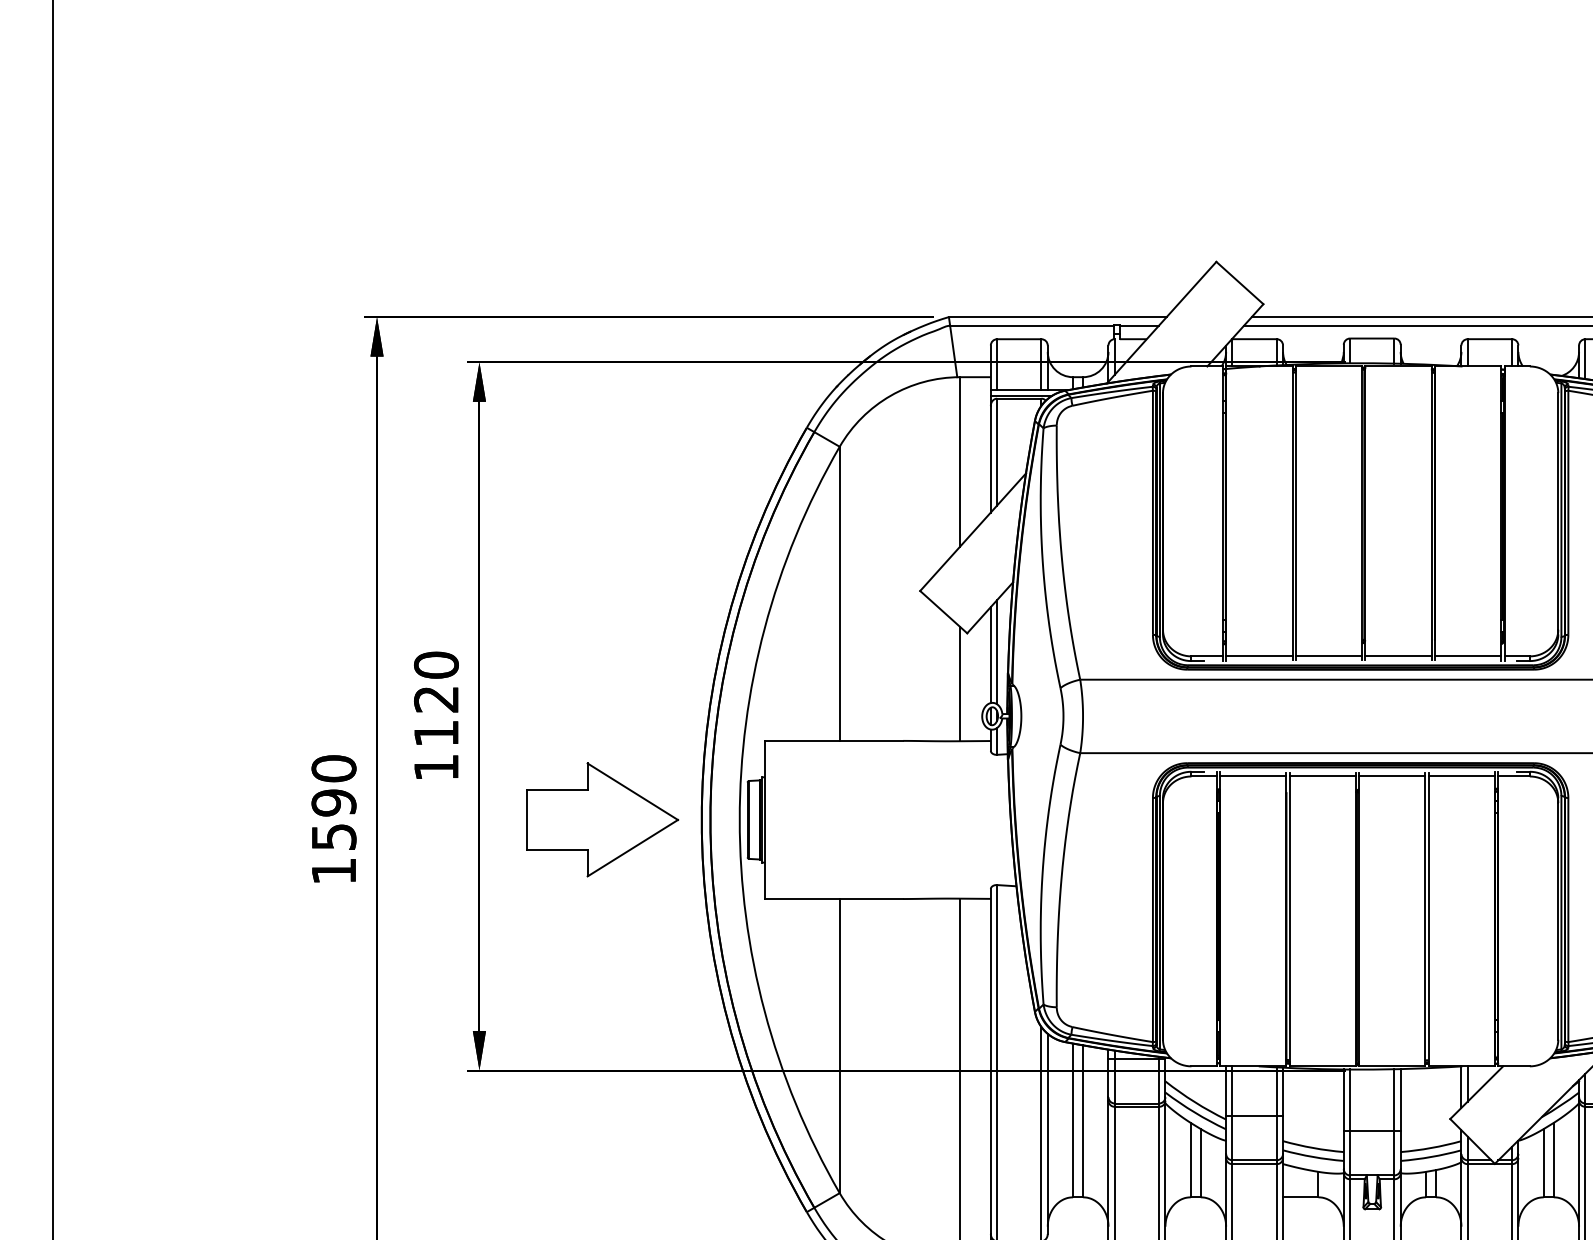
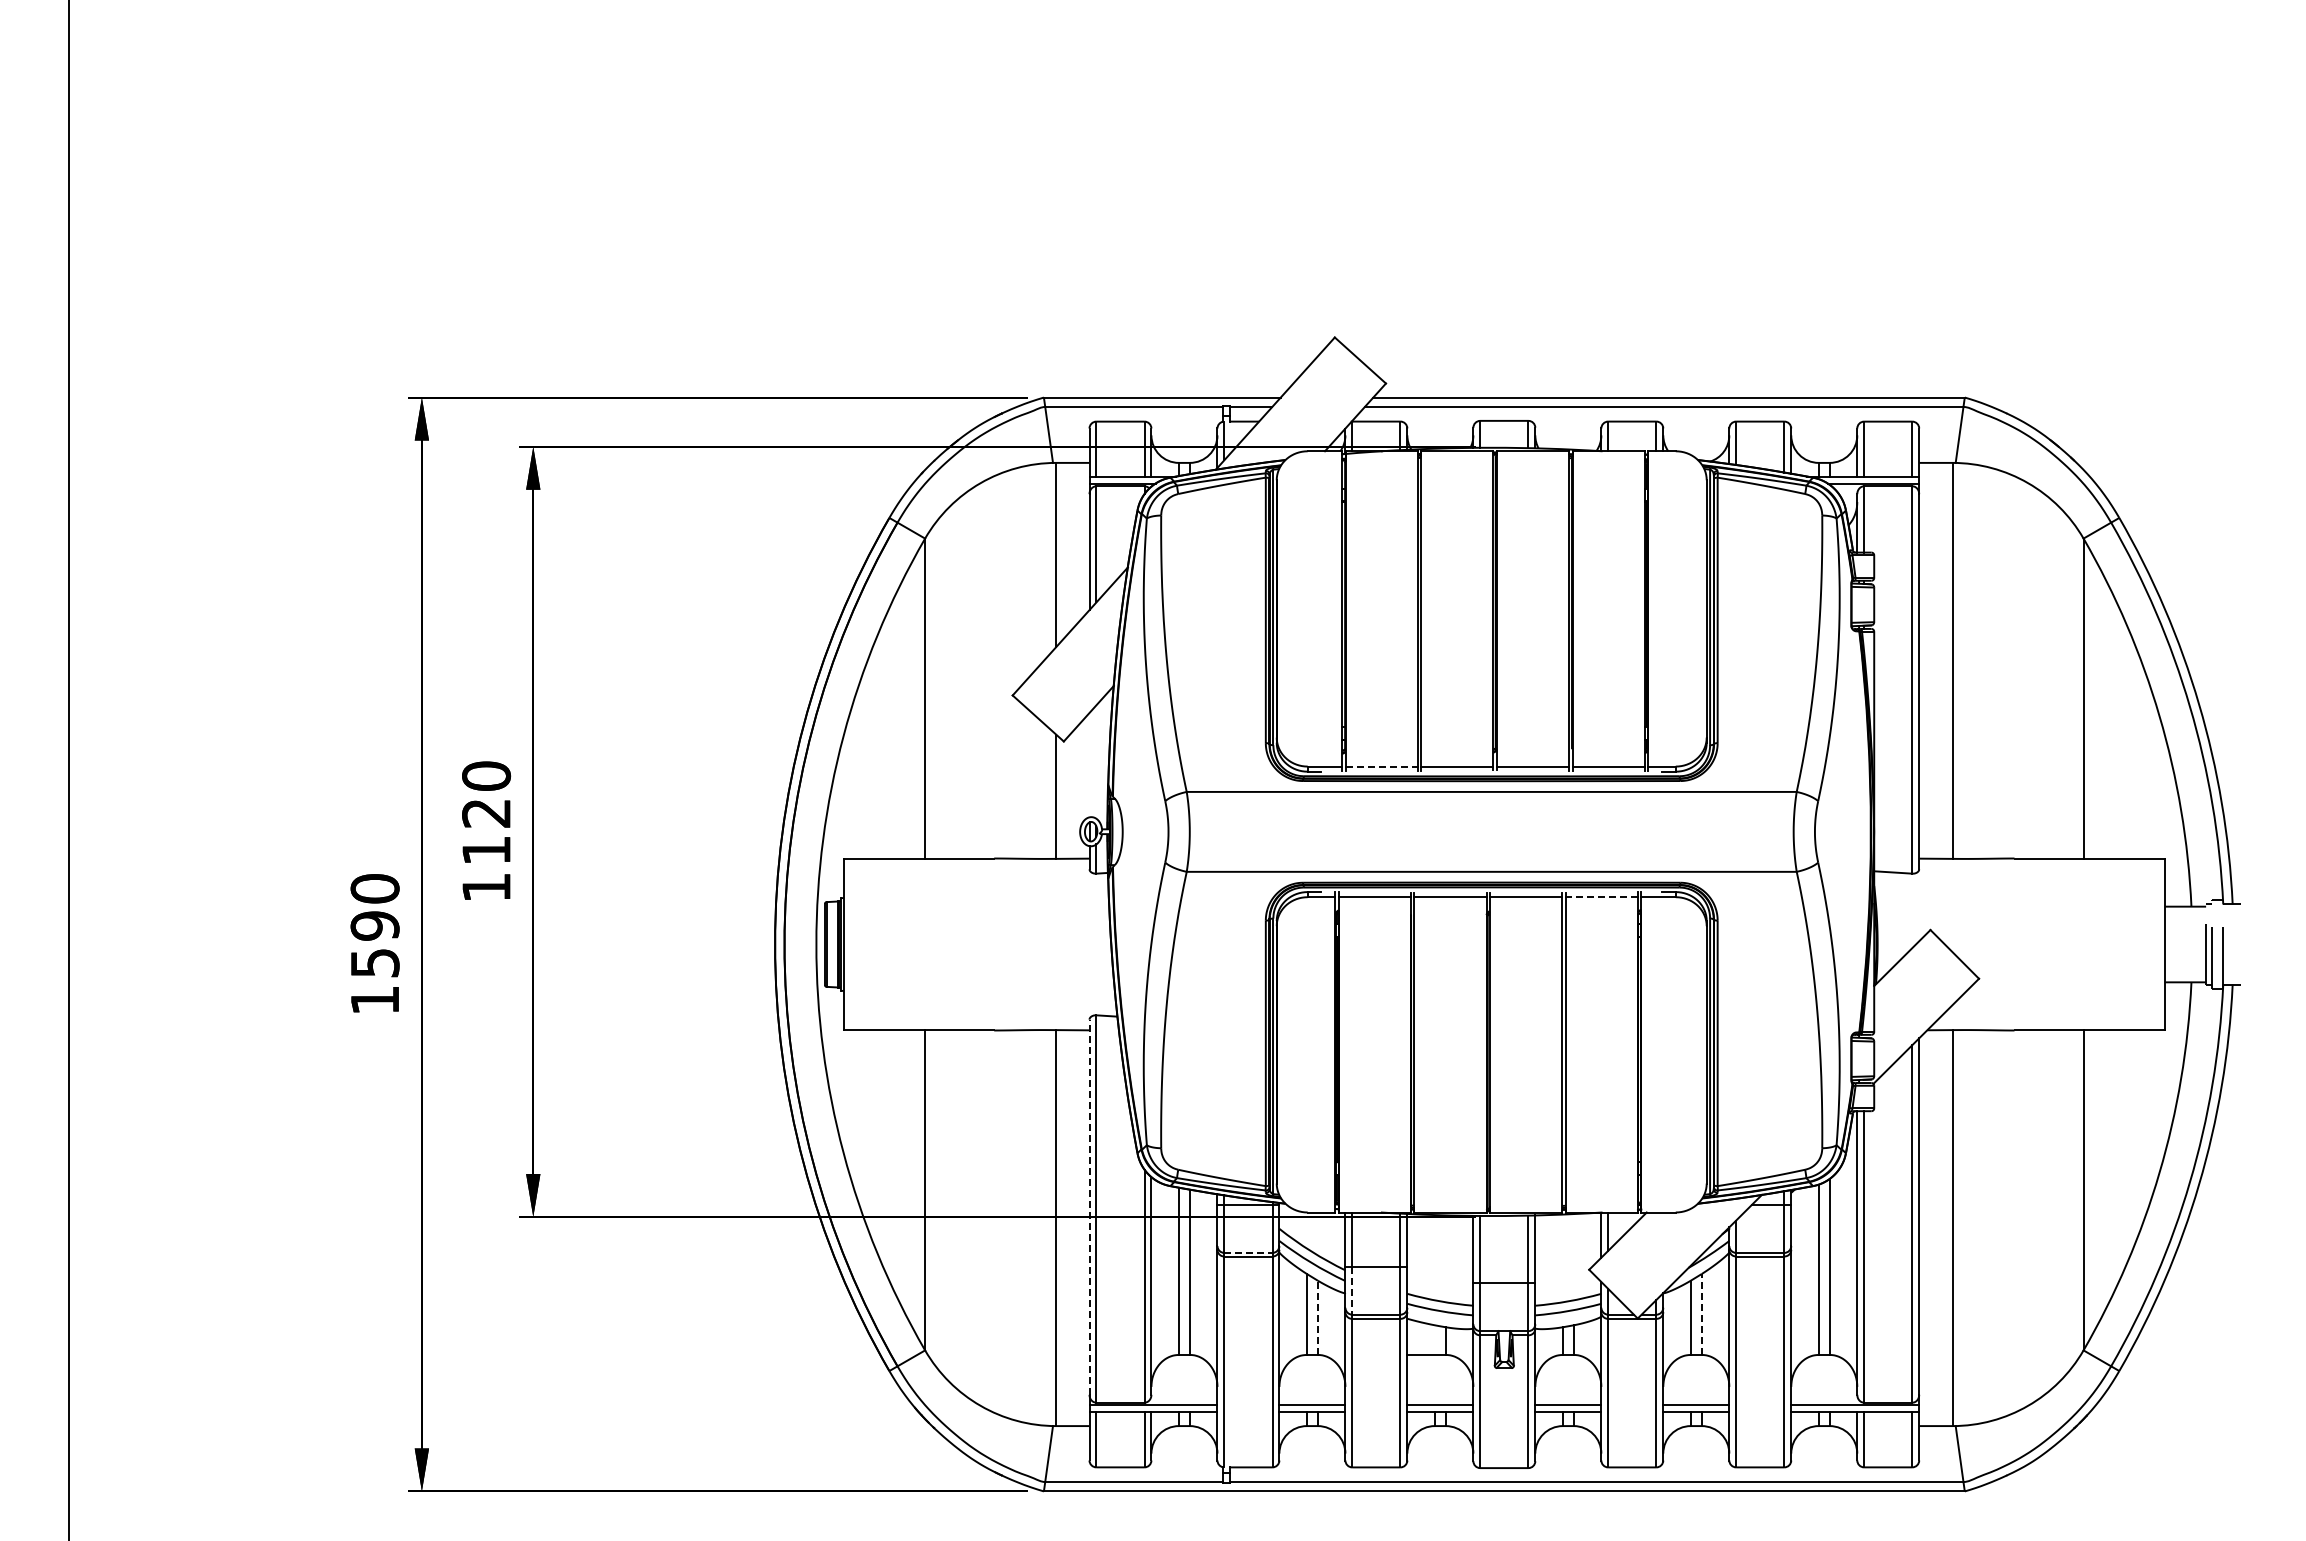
line: (997, 651) -> (1096, 761), removed
line: (990, 654) -> (1089, 764), removed
line: (1260, 656) -> (1382, 766), solid -> dashed
line: (1461, 776) -> (1601, 897), solid -> dashed
part: (602, 819) -> (667, 944), removed
line: (990, 1061) -> (1089, 1207), solid -> dashed
line: (1137, 1103) -> (1248, 1252), solid -> dashed
line: (1232, 1138) -> (1352, 1291), solid -> dashed
line: (1553, 1159) -> (1701, 1313), solid -> dashed
line: (1200, 1162) -> (1317, 1317), solid -> dashed

